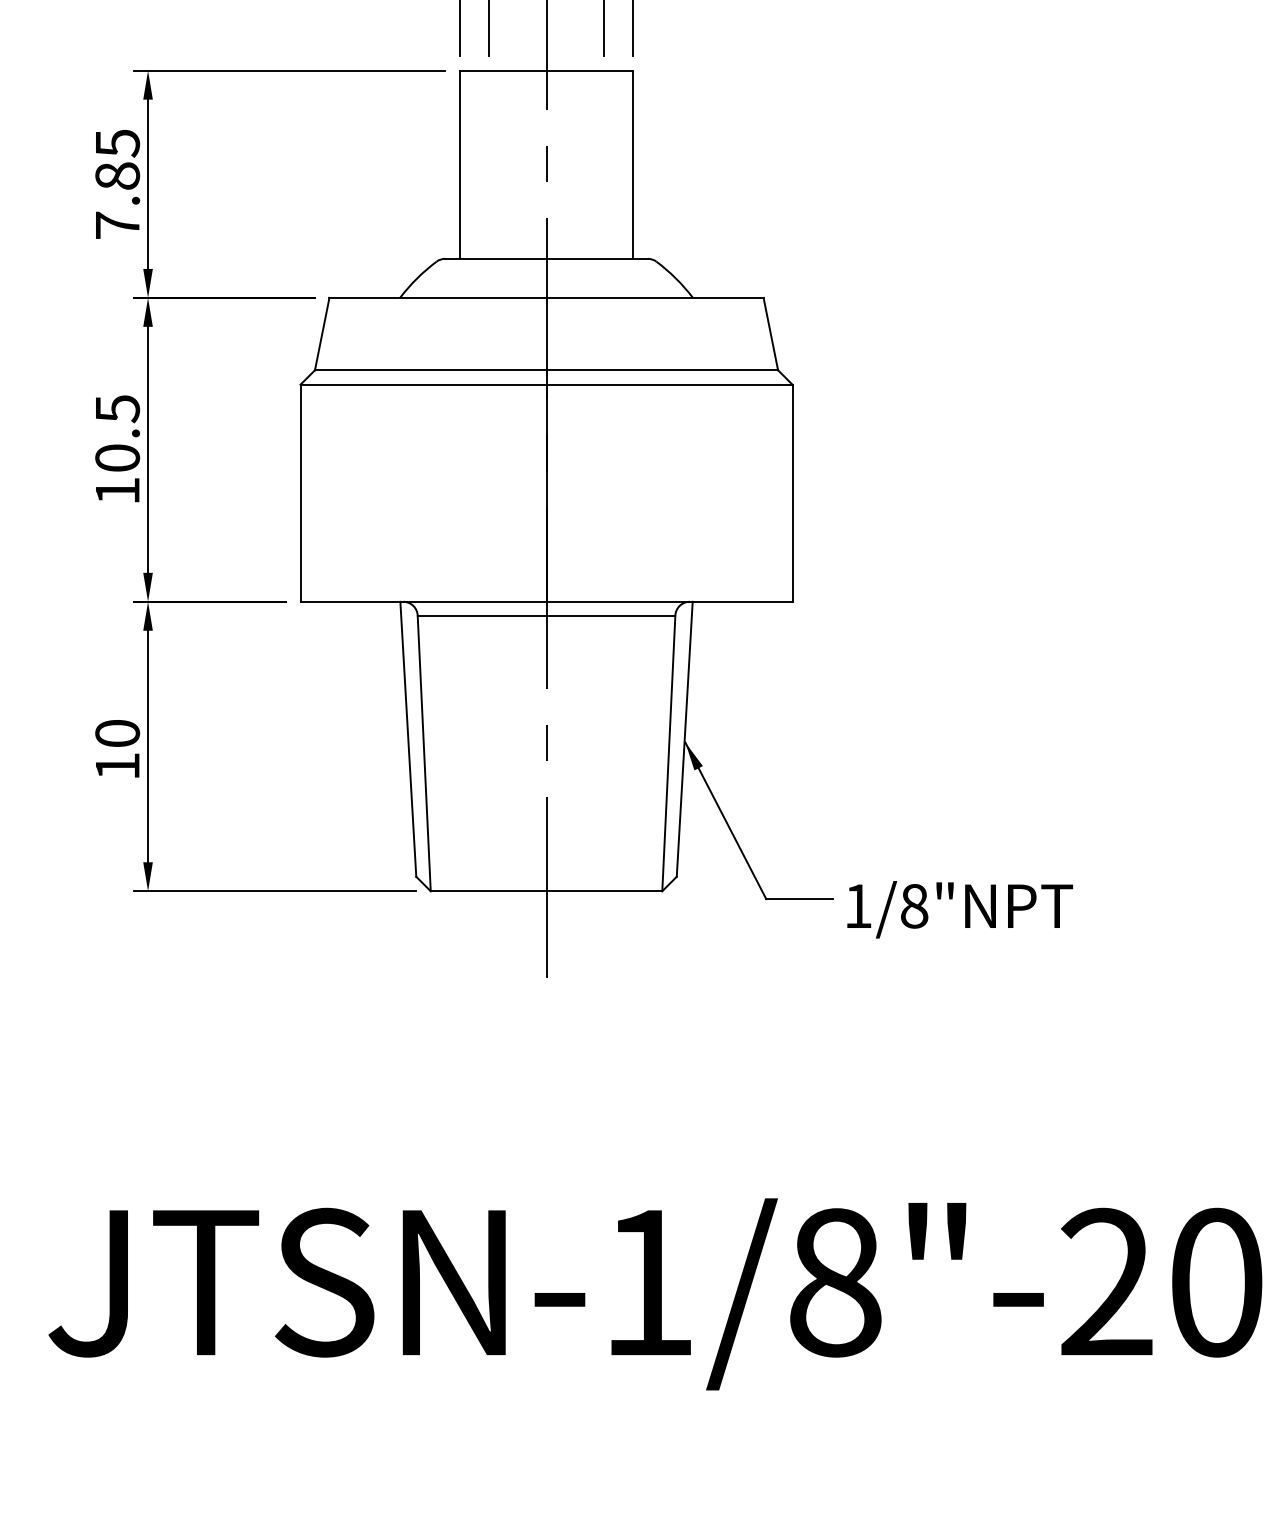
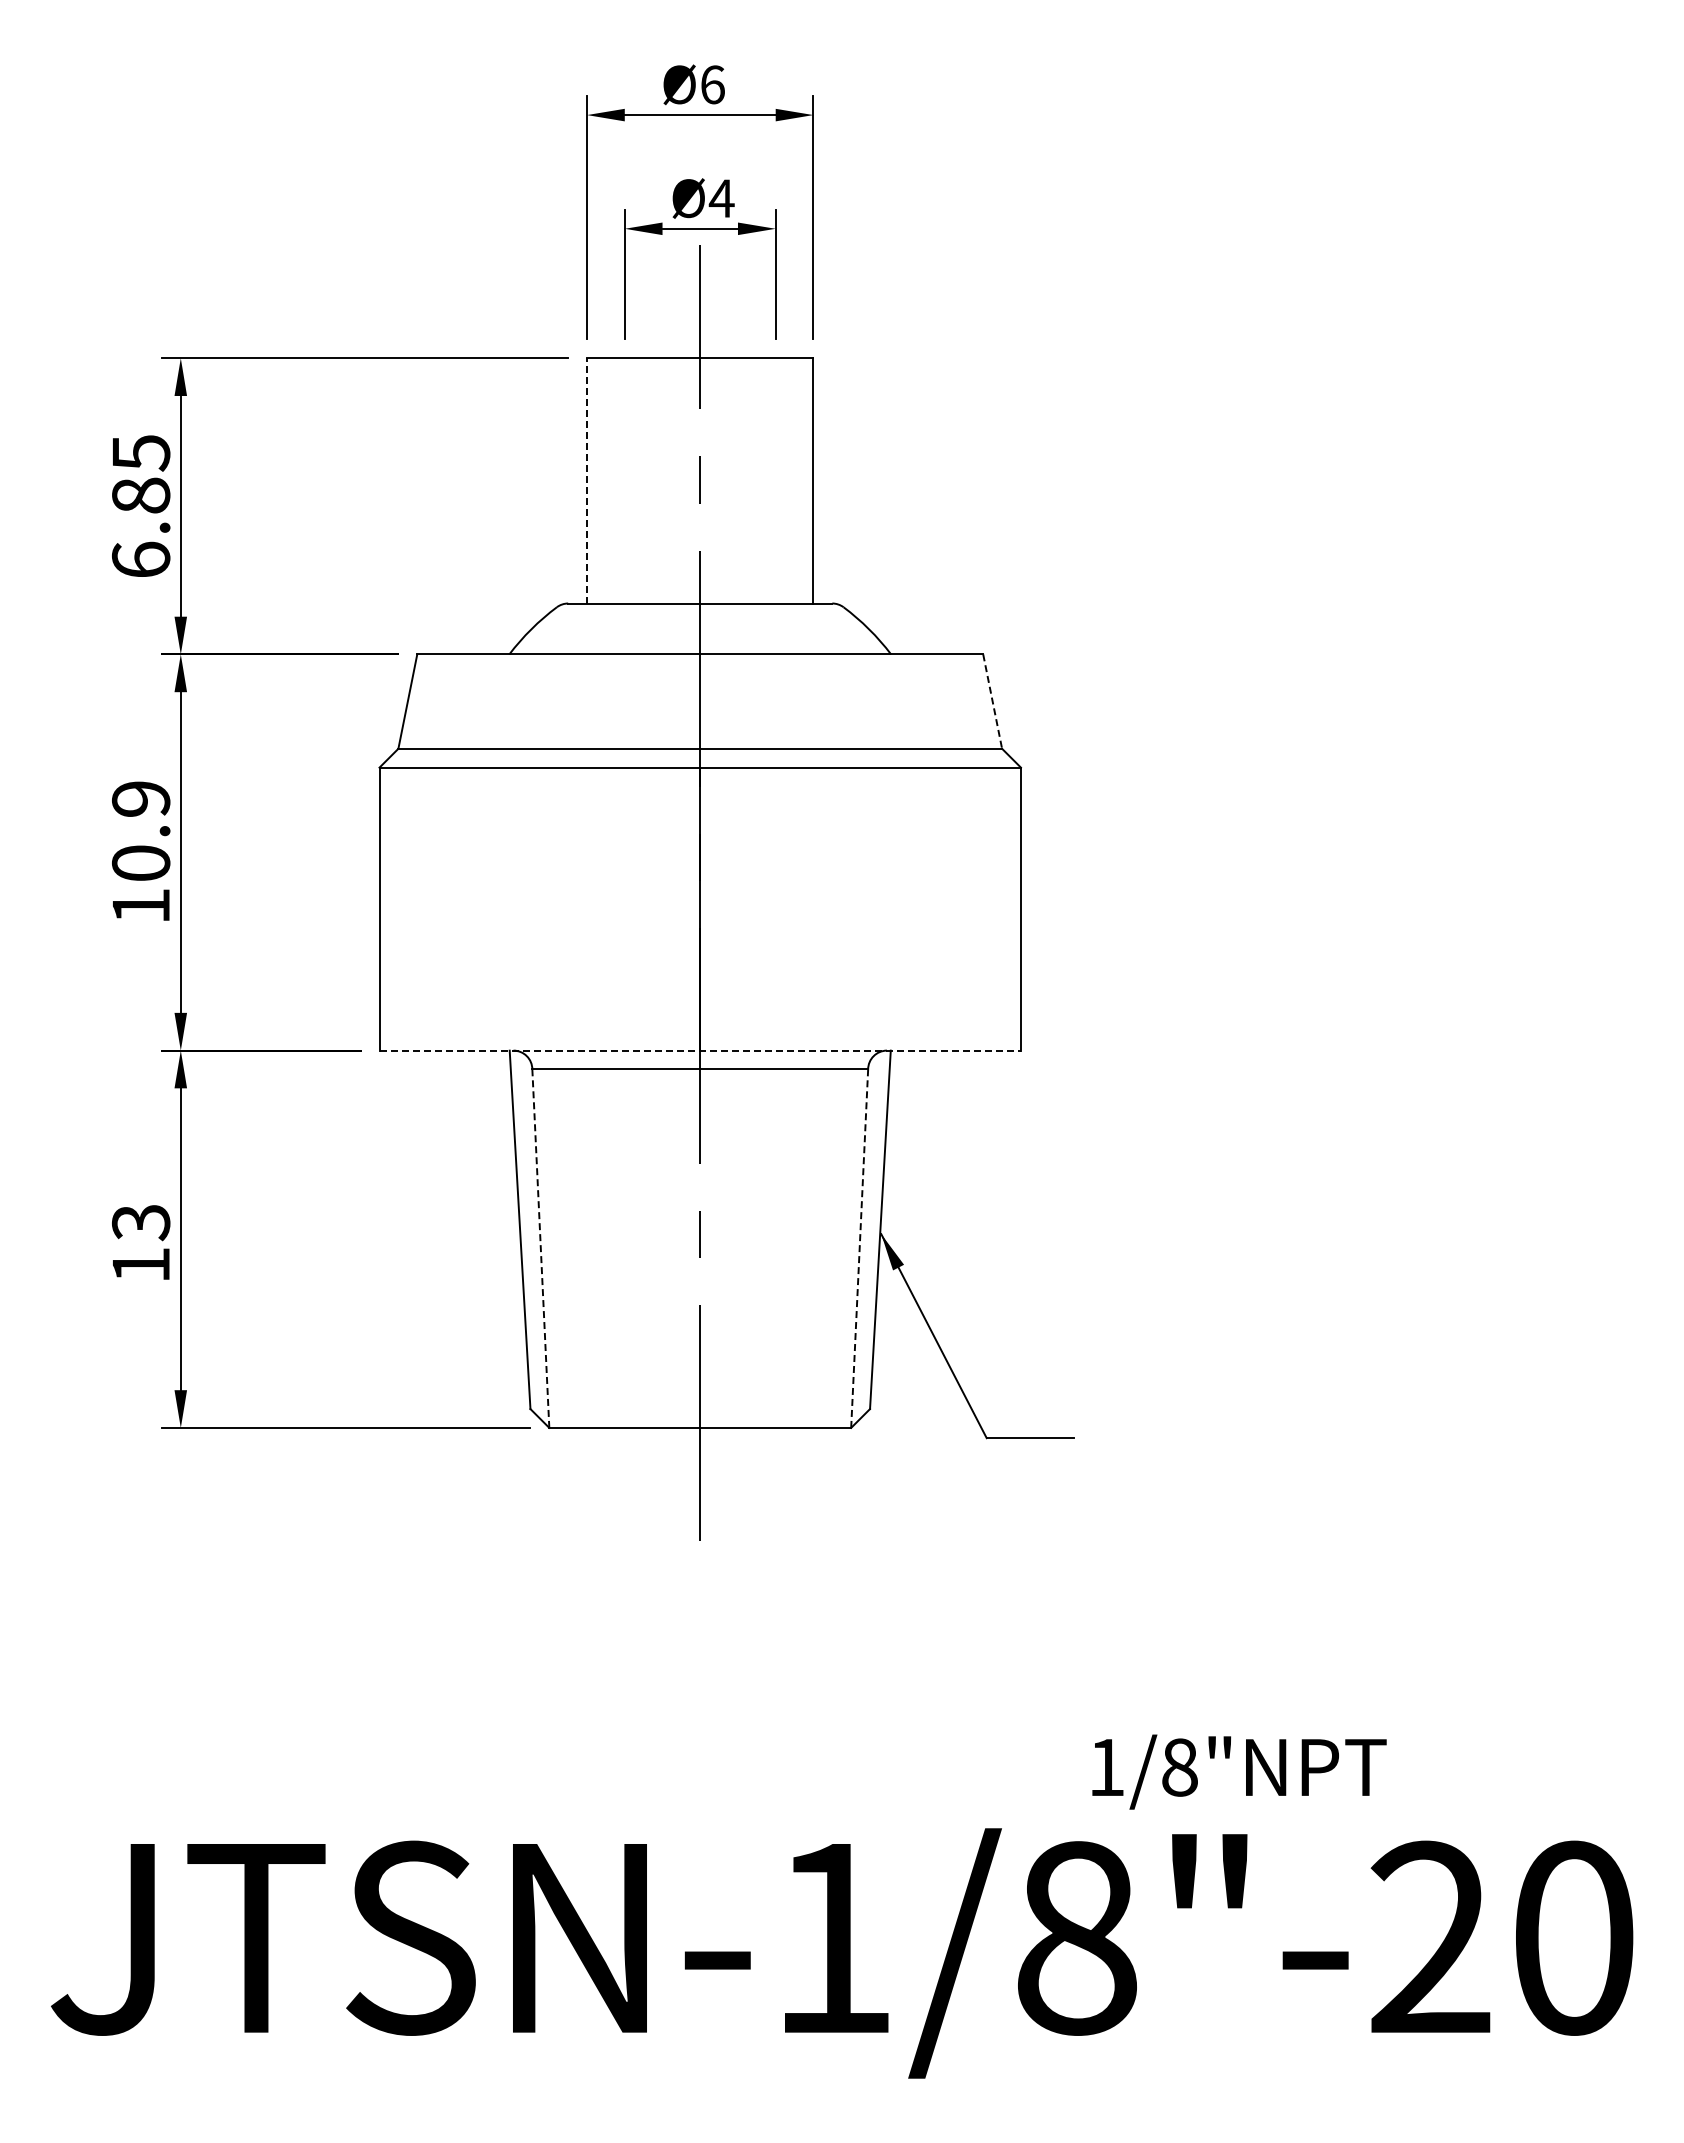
line: (460, 164) -> (587, 480), solid -> dashed
text: (117, 225) -> (141, 559), 7.85 -> 6.85
line: (770, 334) -> (992, 702), solid -> dashed
text: (117, 409) -> (141, 799), 10.5 -> 10.9
line: (546, 601) -> (700, 1050), solid -> dashed
text: (117, 733) -> (141, 1222), 10 -> 13
line: (423, 753) -> (540, 1248), solid -> dashed
line: (668, 753) -> (859, 1248), solid -> dashed
text: (960, 909) -> (1239, 1771), moved

